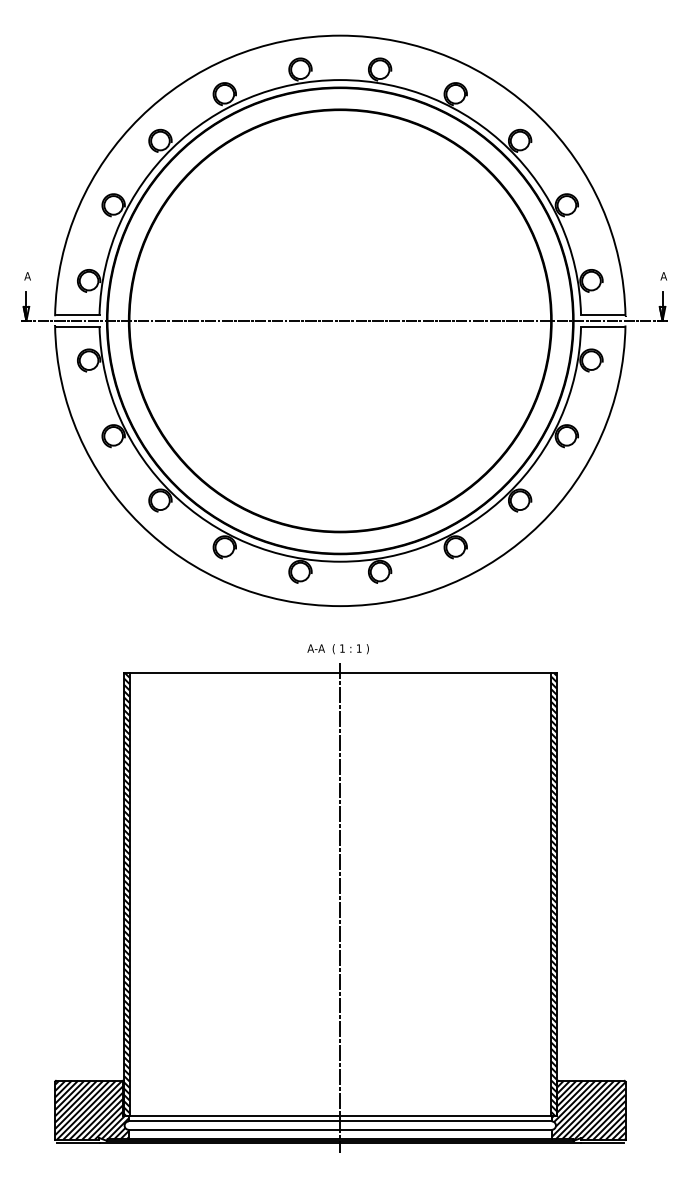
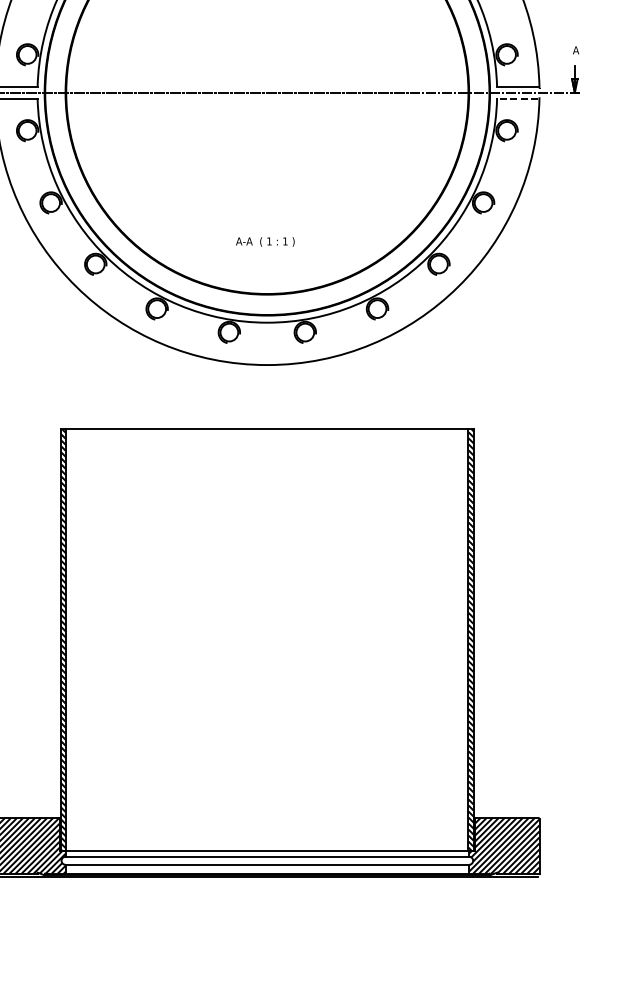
line: (602, 327) -> (517, 99), solid -> dashed
text: (337, 649) -> (264, 242), moved
line: (340, 908) -> (267, 653), removed

